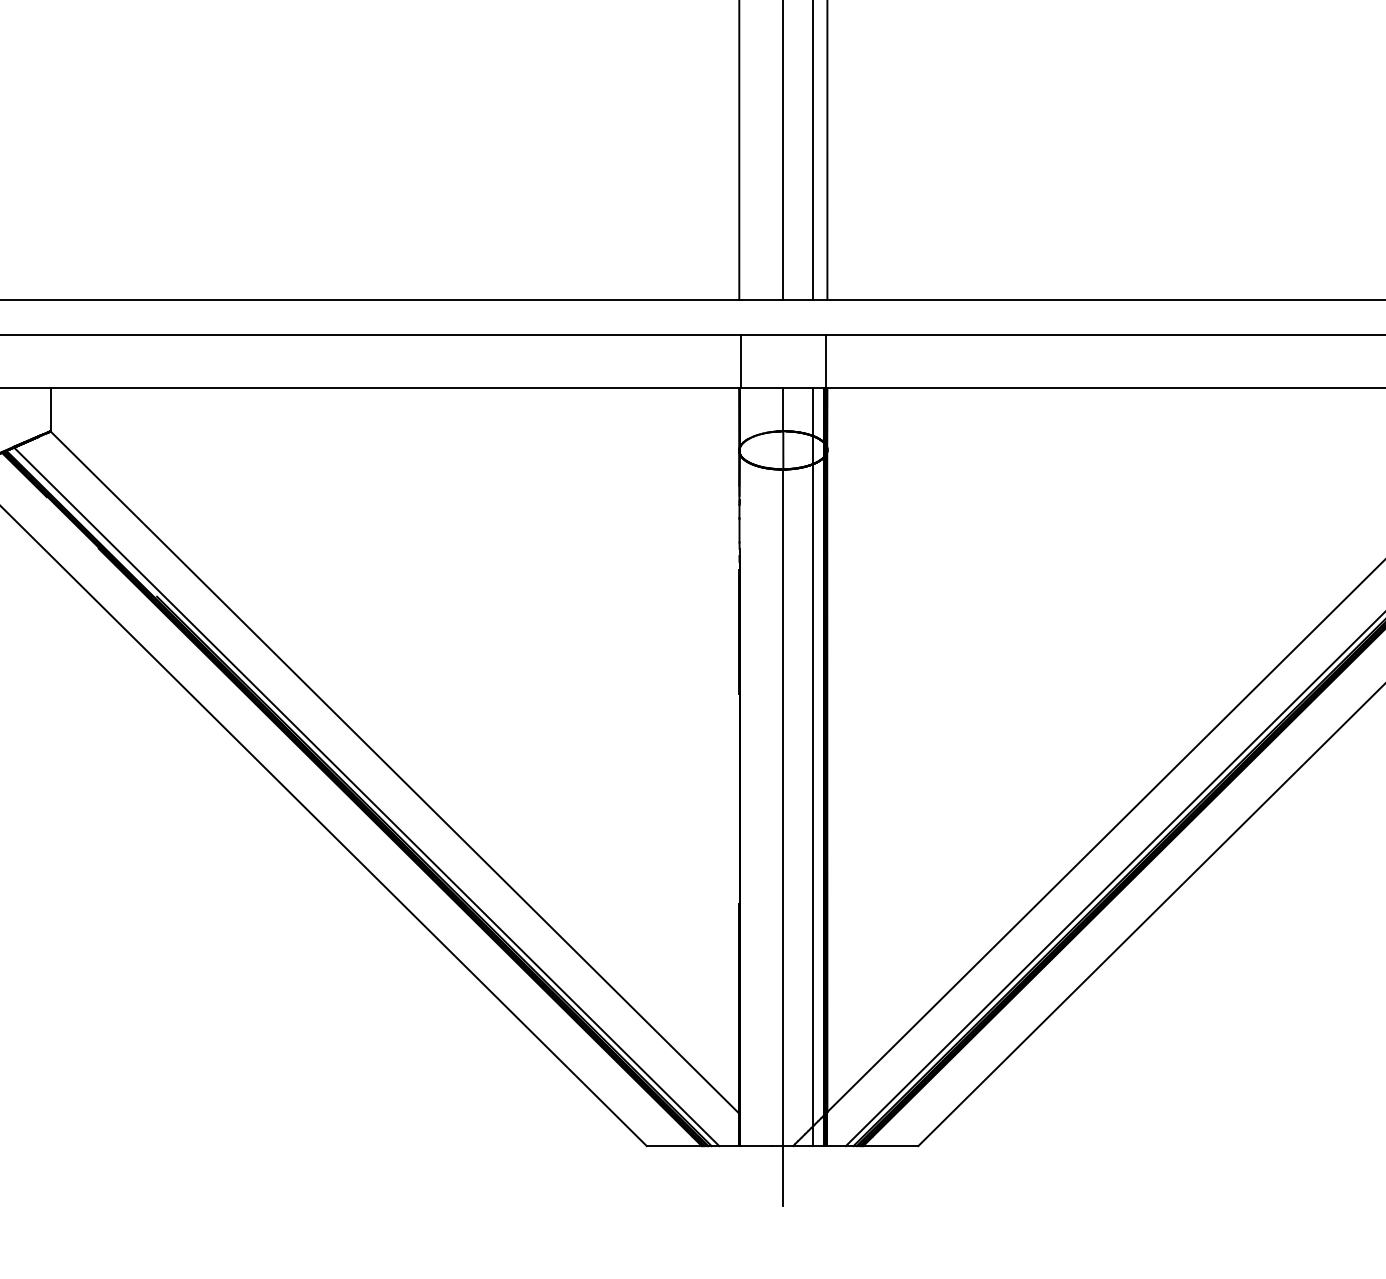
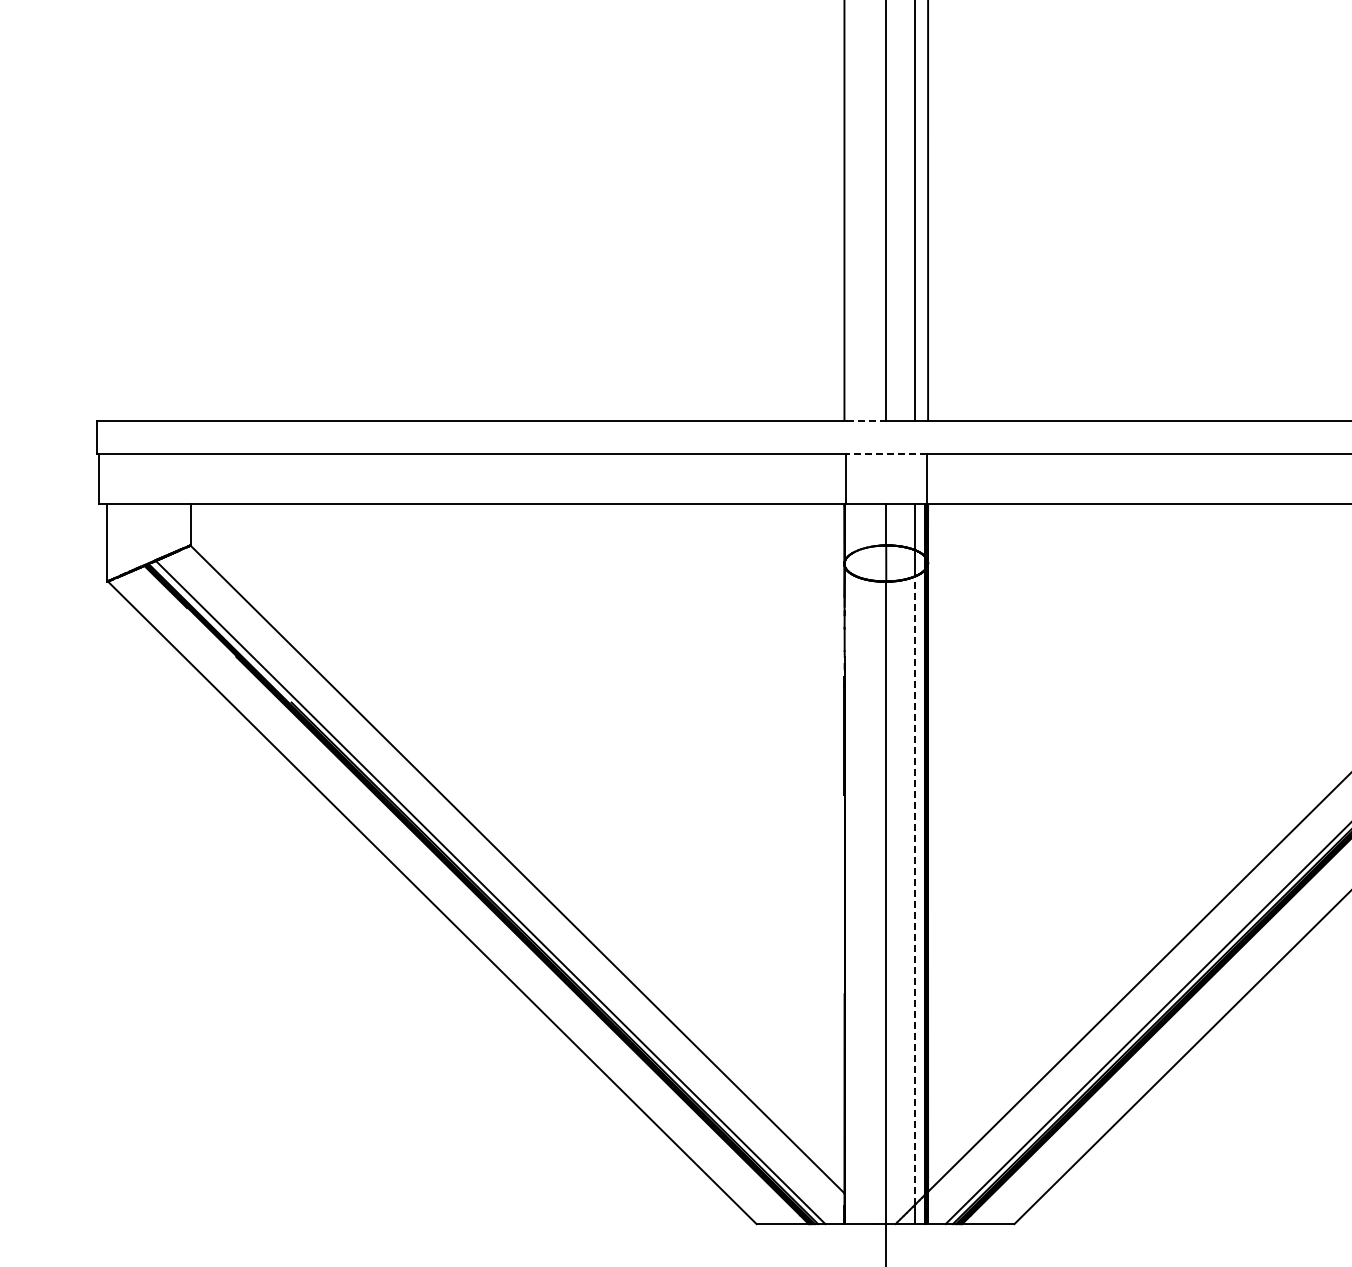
line: (761, 299) -> (865, 420), solid -> dashed
line: (782, 335) -> (885, 454), solid -> dashed
line: (813, 794) -> (914, 890), solid -> dashed

